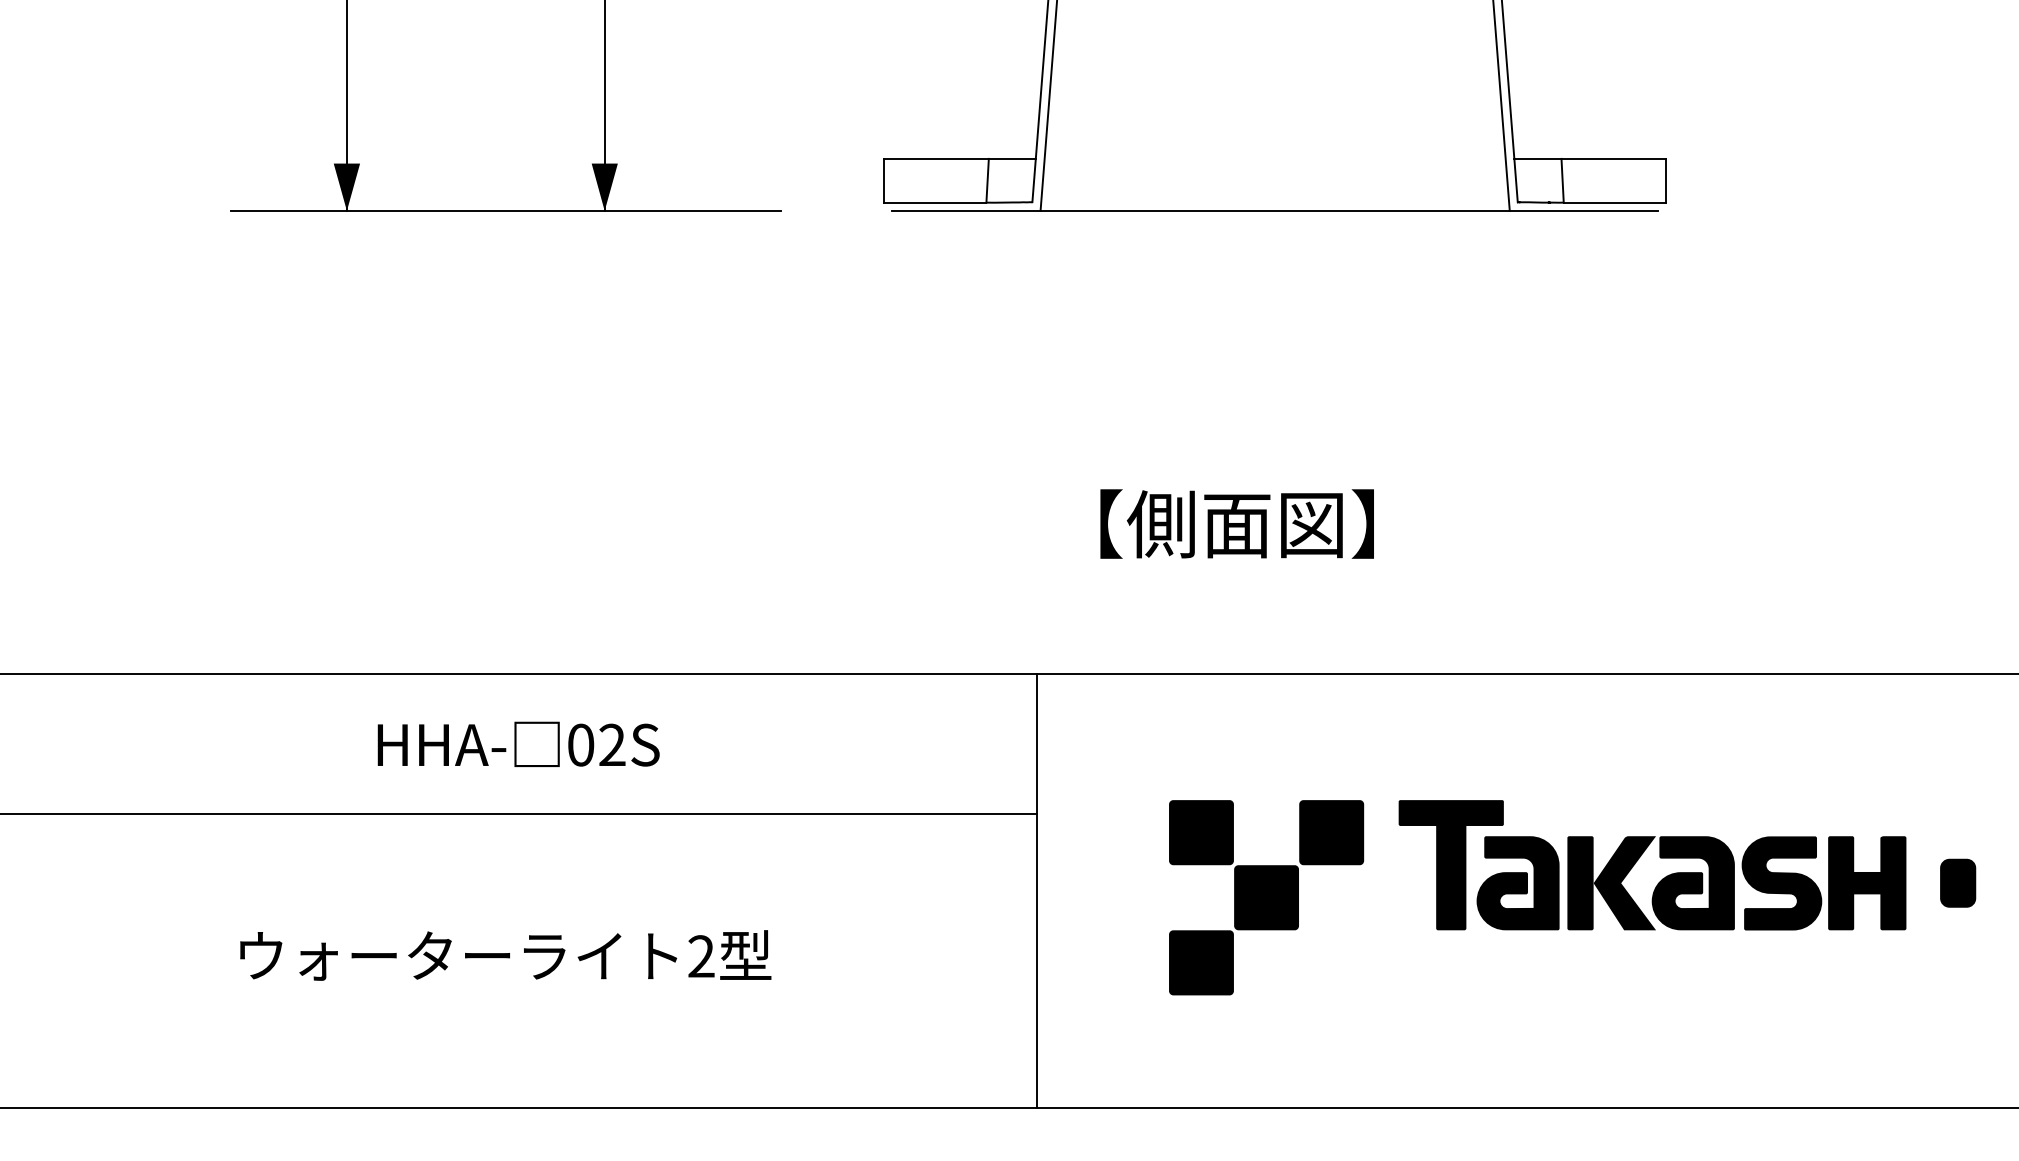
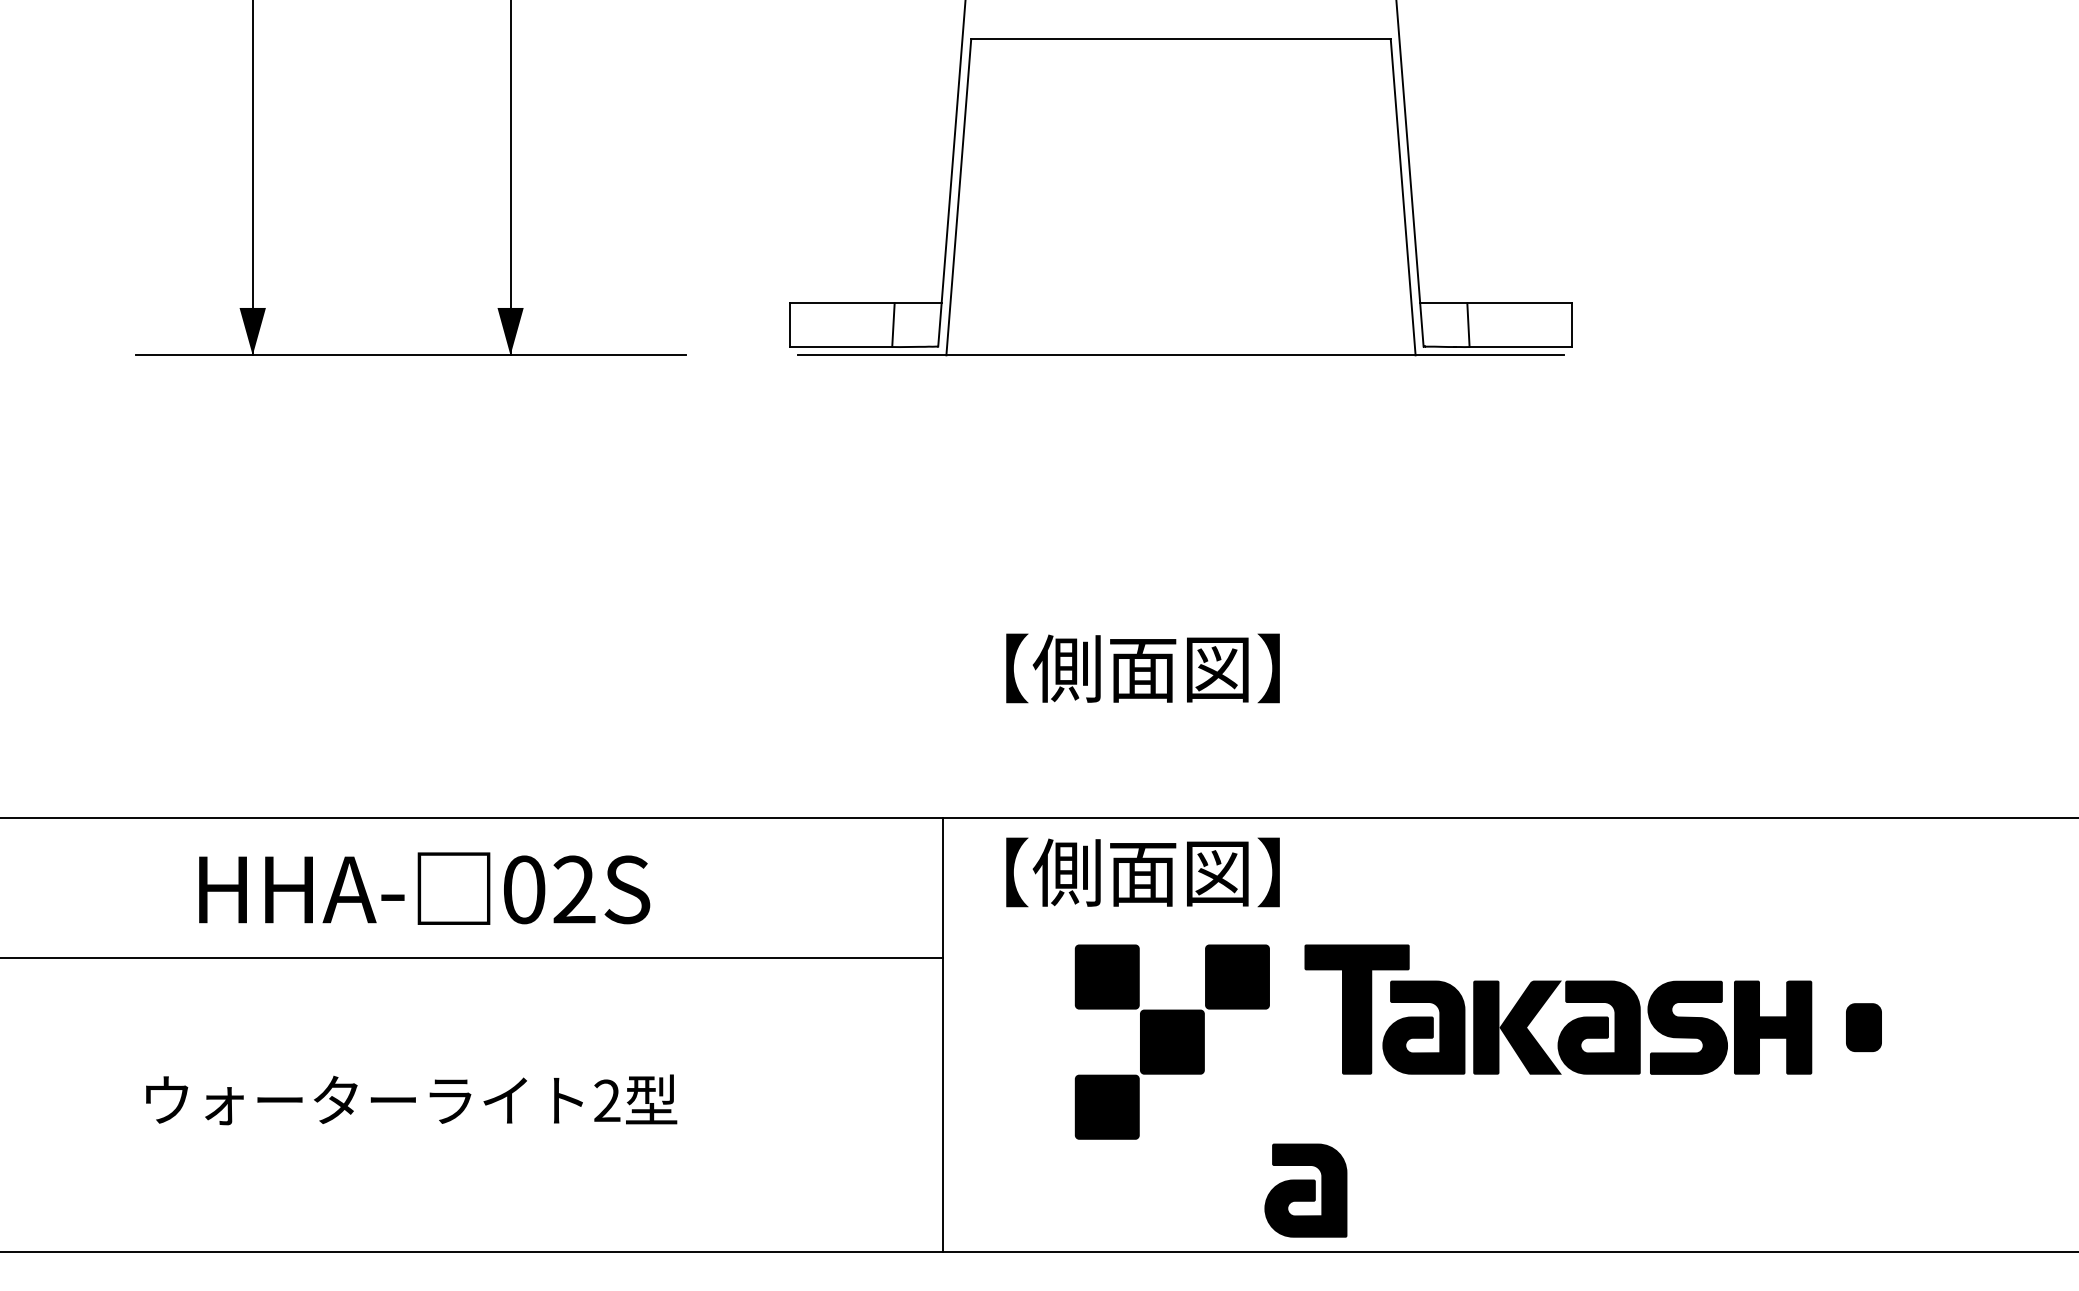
part: (1236, 728) -> (1142, 872), added
part: (518, 744) -> (424, 888), size x1.6
part: (1399, 1046) -> (1305, 1190), added

